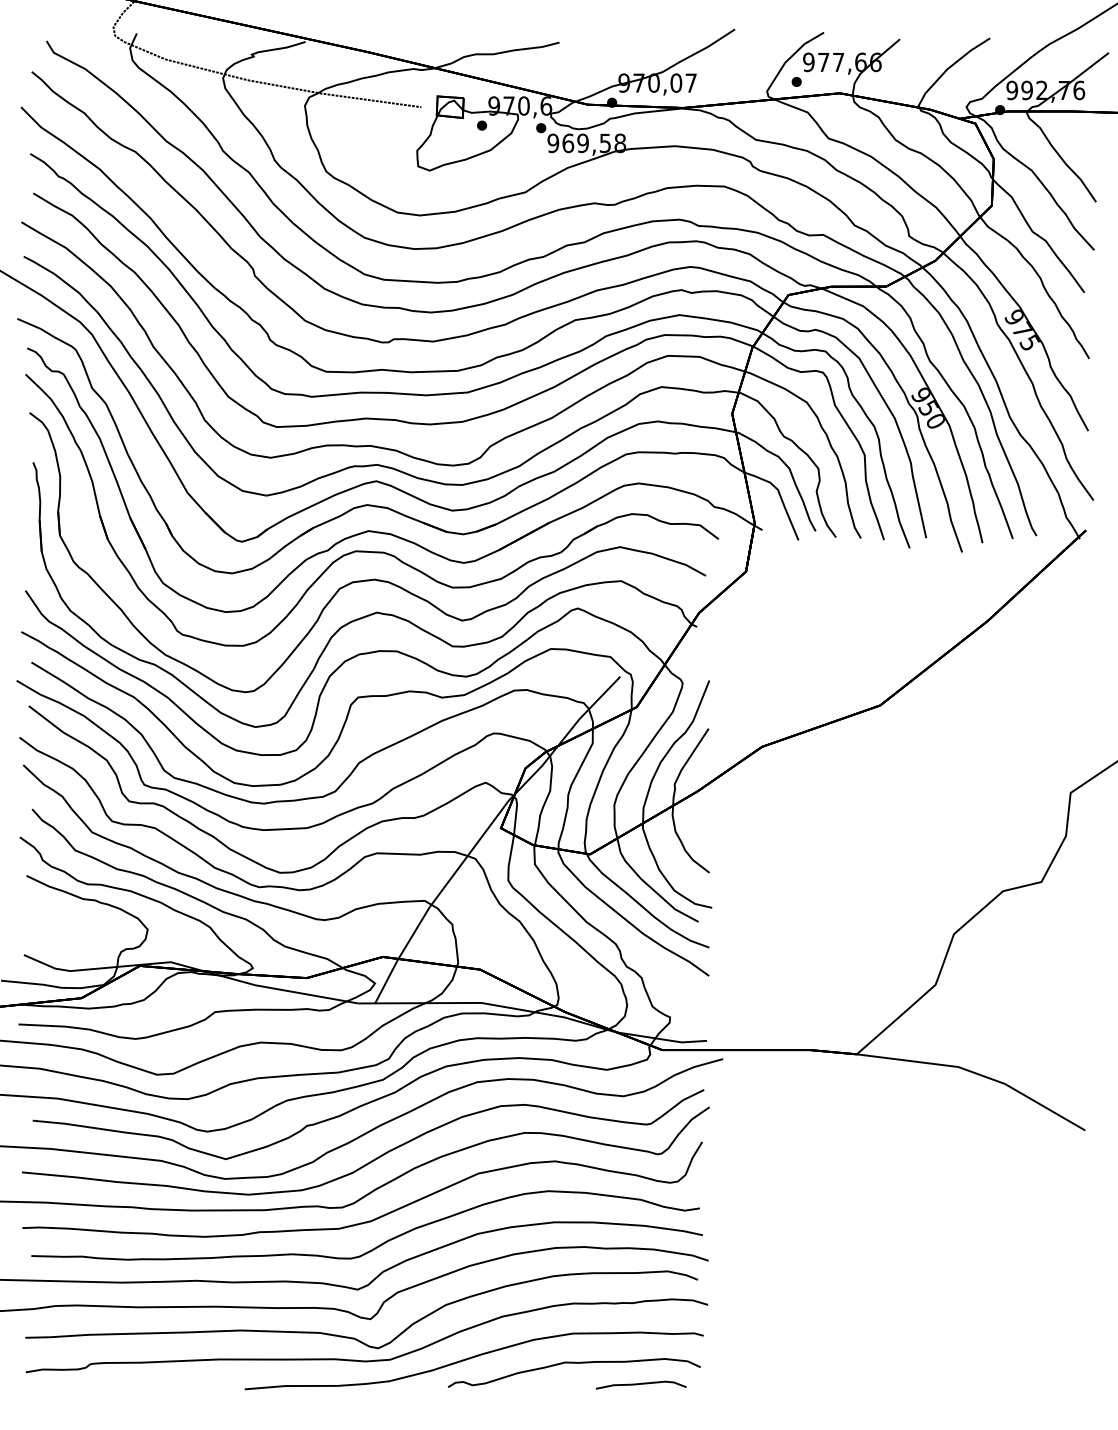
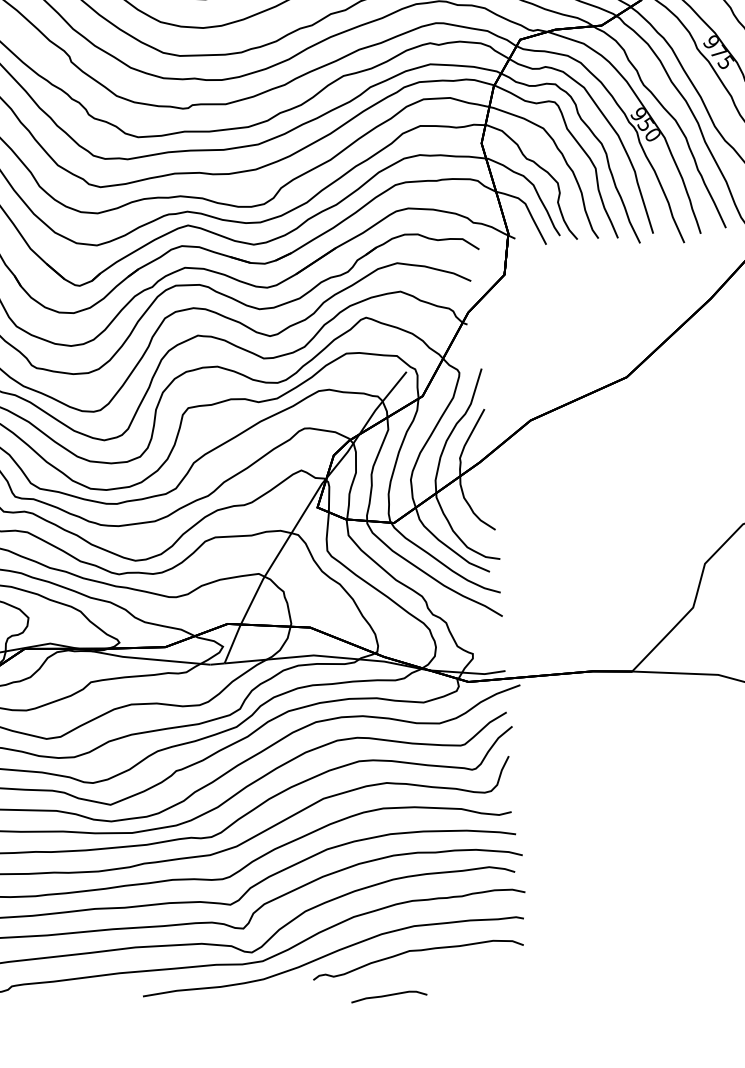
curve: (640, 1384) -> (388, 995), moved

